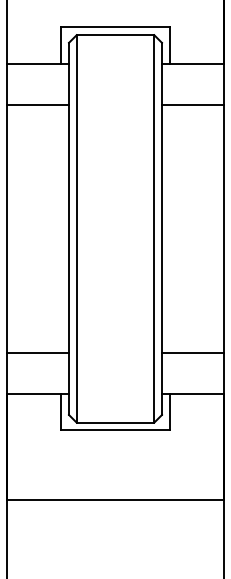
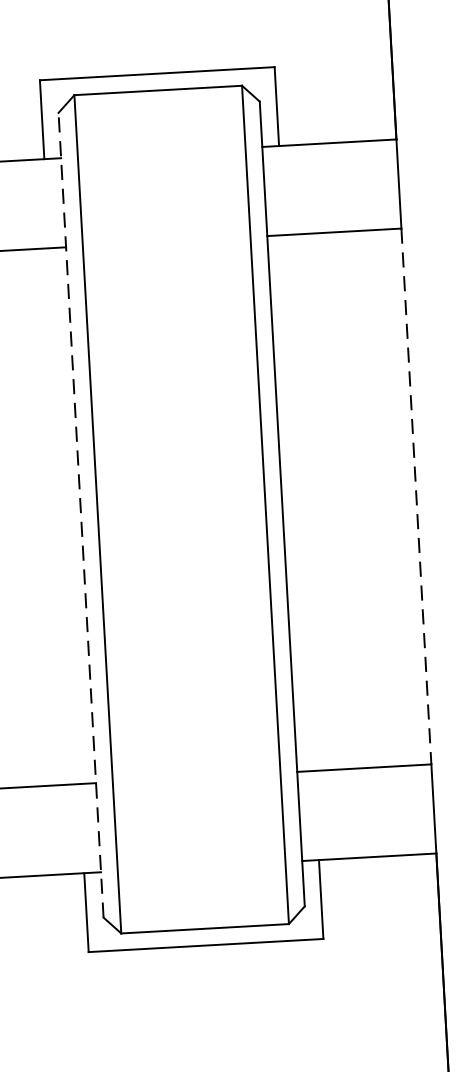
line: (68, 228) -> (79, 514), solid -> dashed
line: (224, 228) -> (417, 495), solid -> dashed

